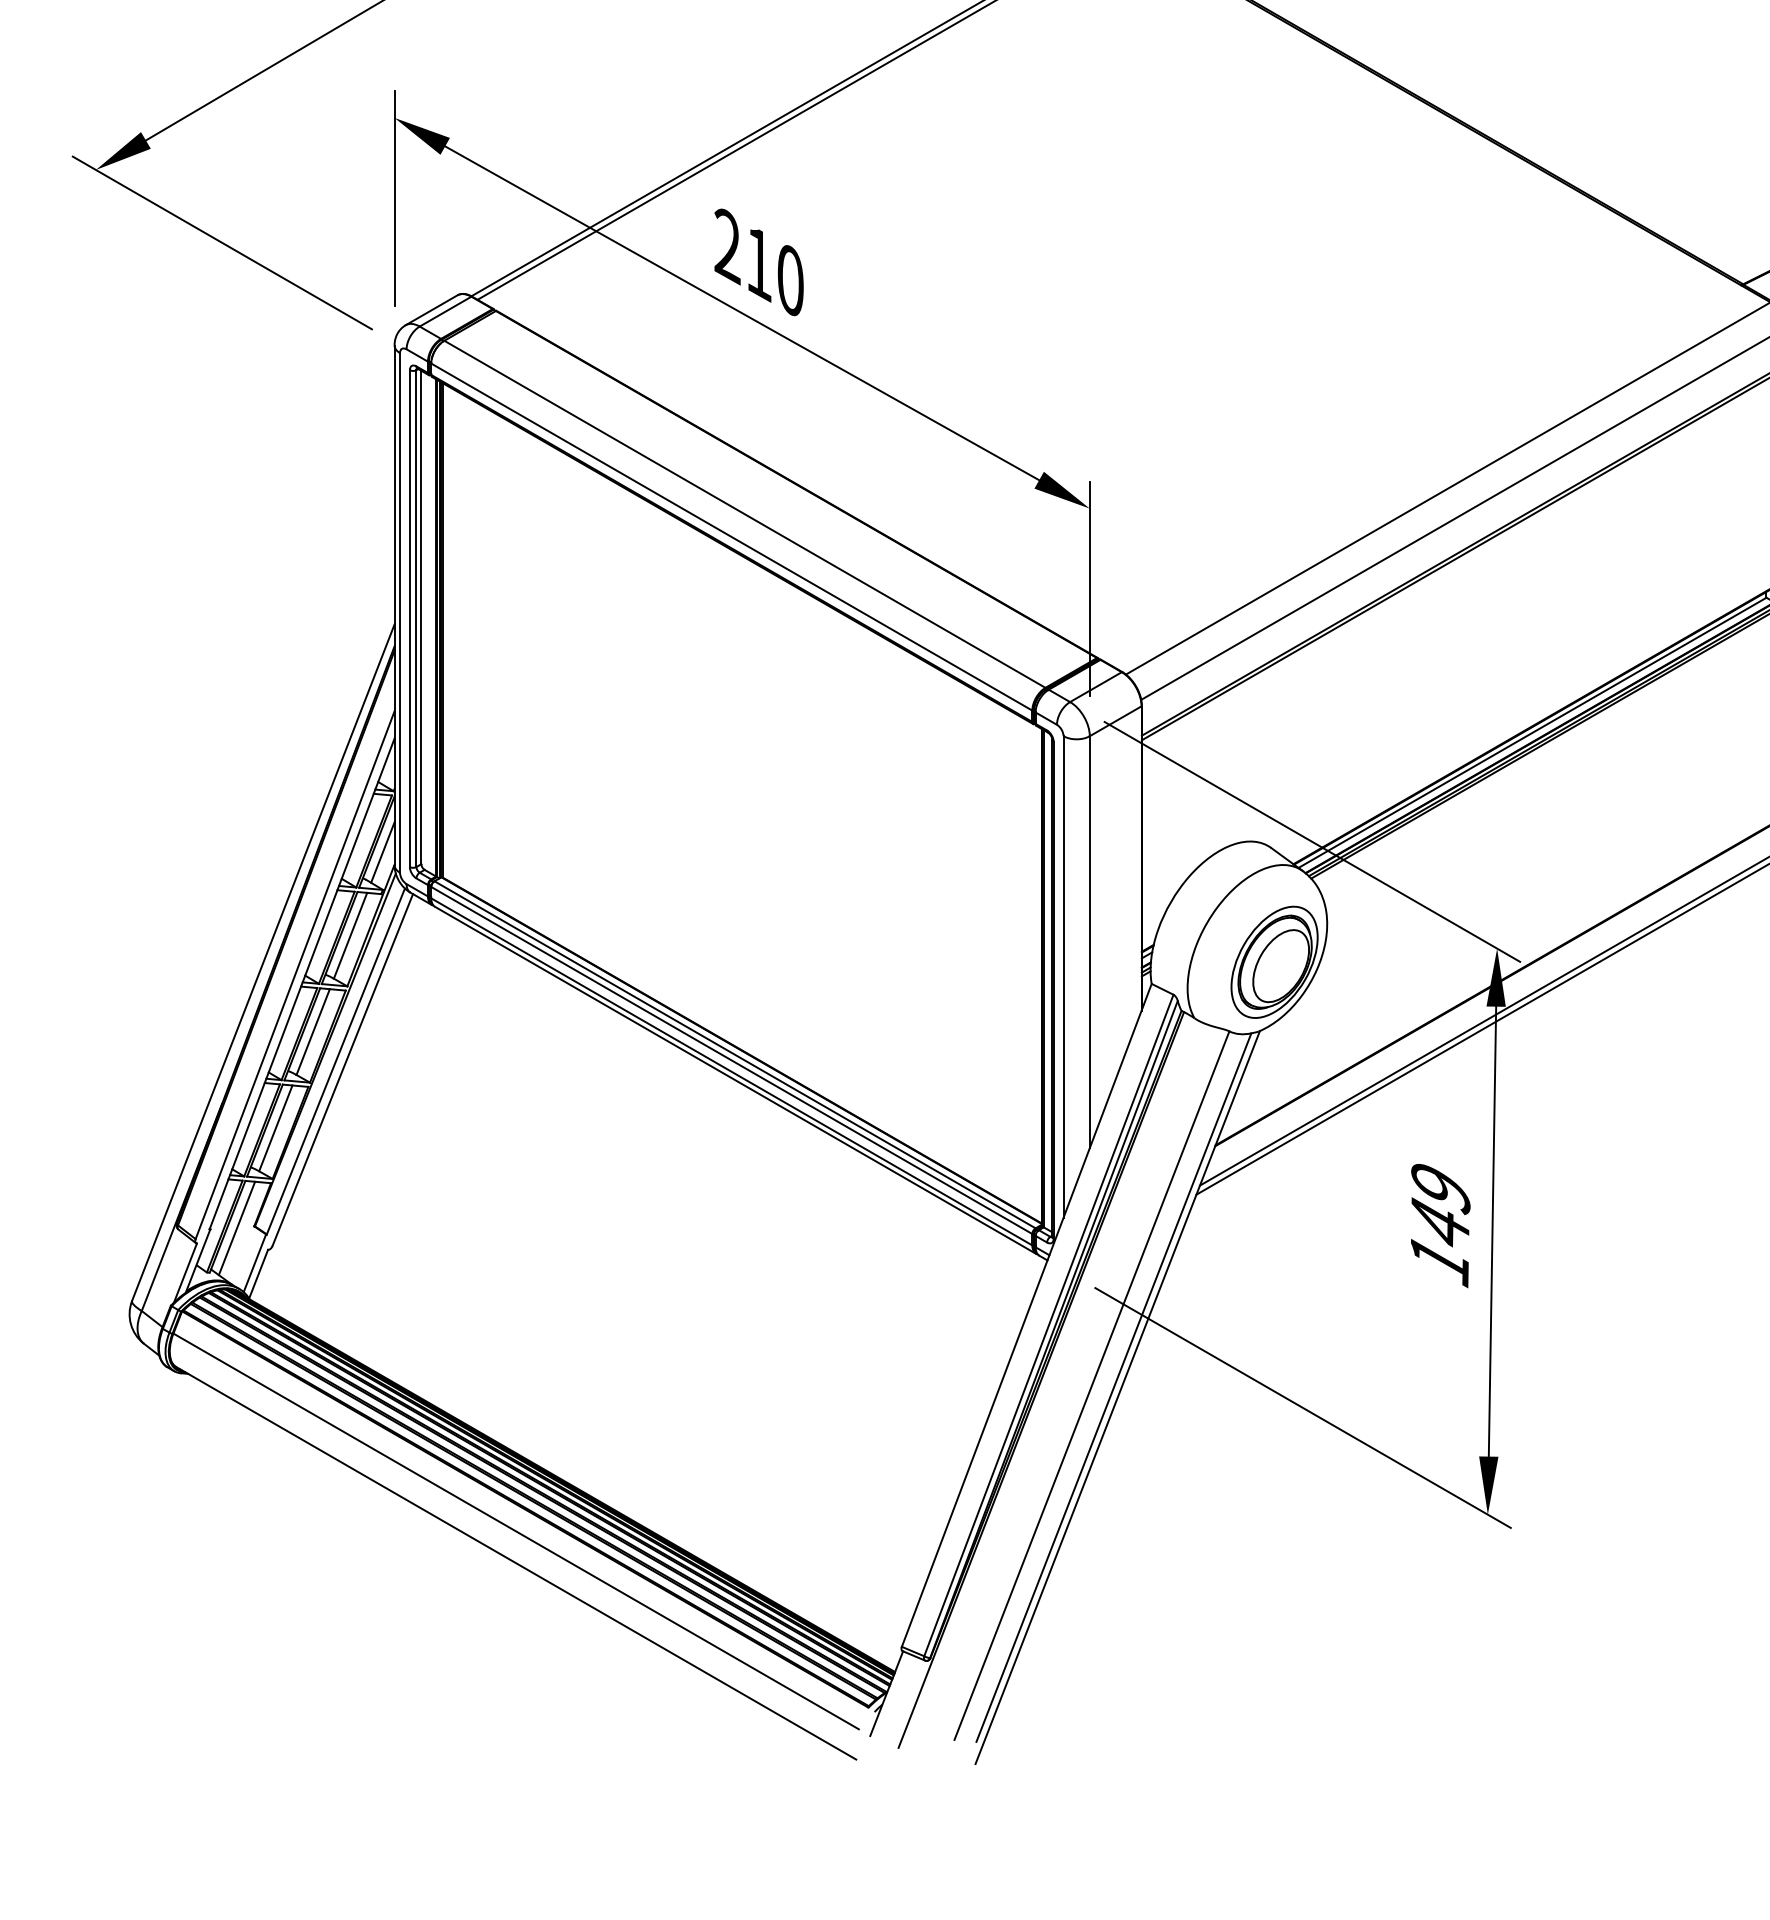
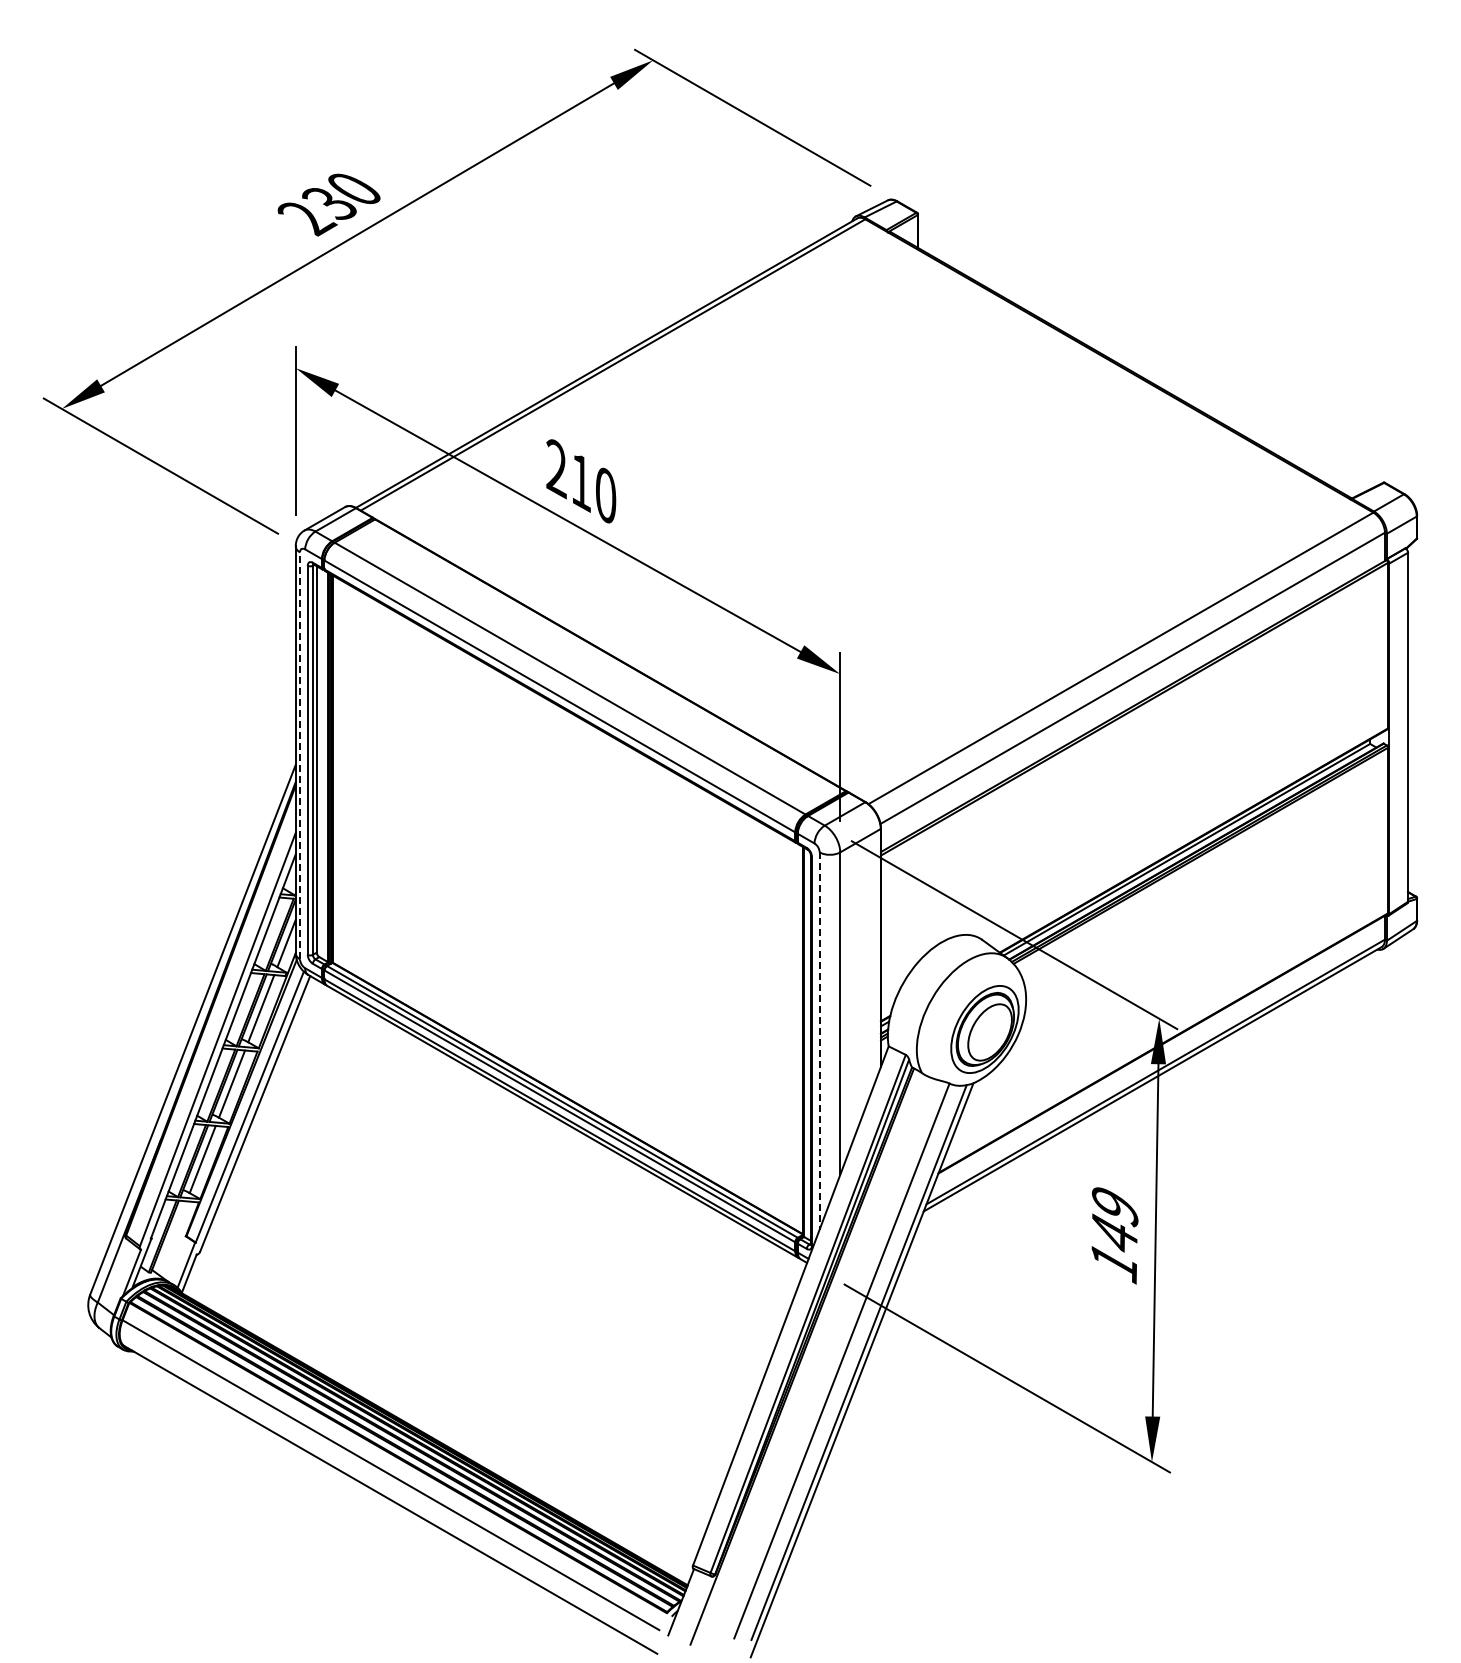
line: (400, 612) -> (300, 755), solid -> dashed
line: (1063, 976) -> (819, 1040), solid -> dashed
line: (237, 1227) -> (172, 1237), removed

